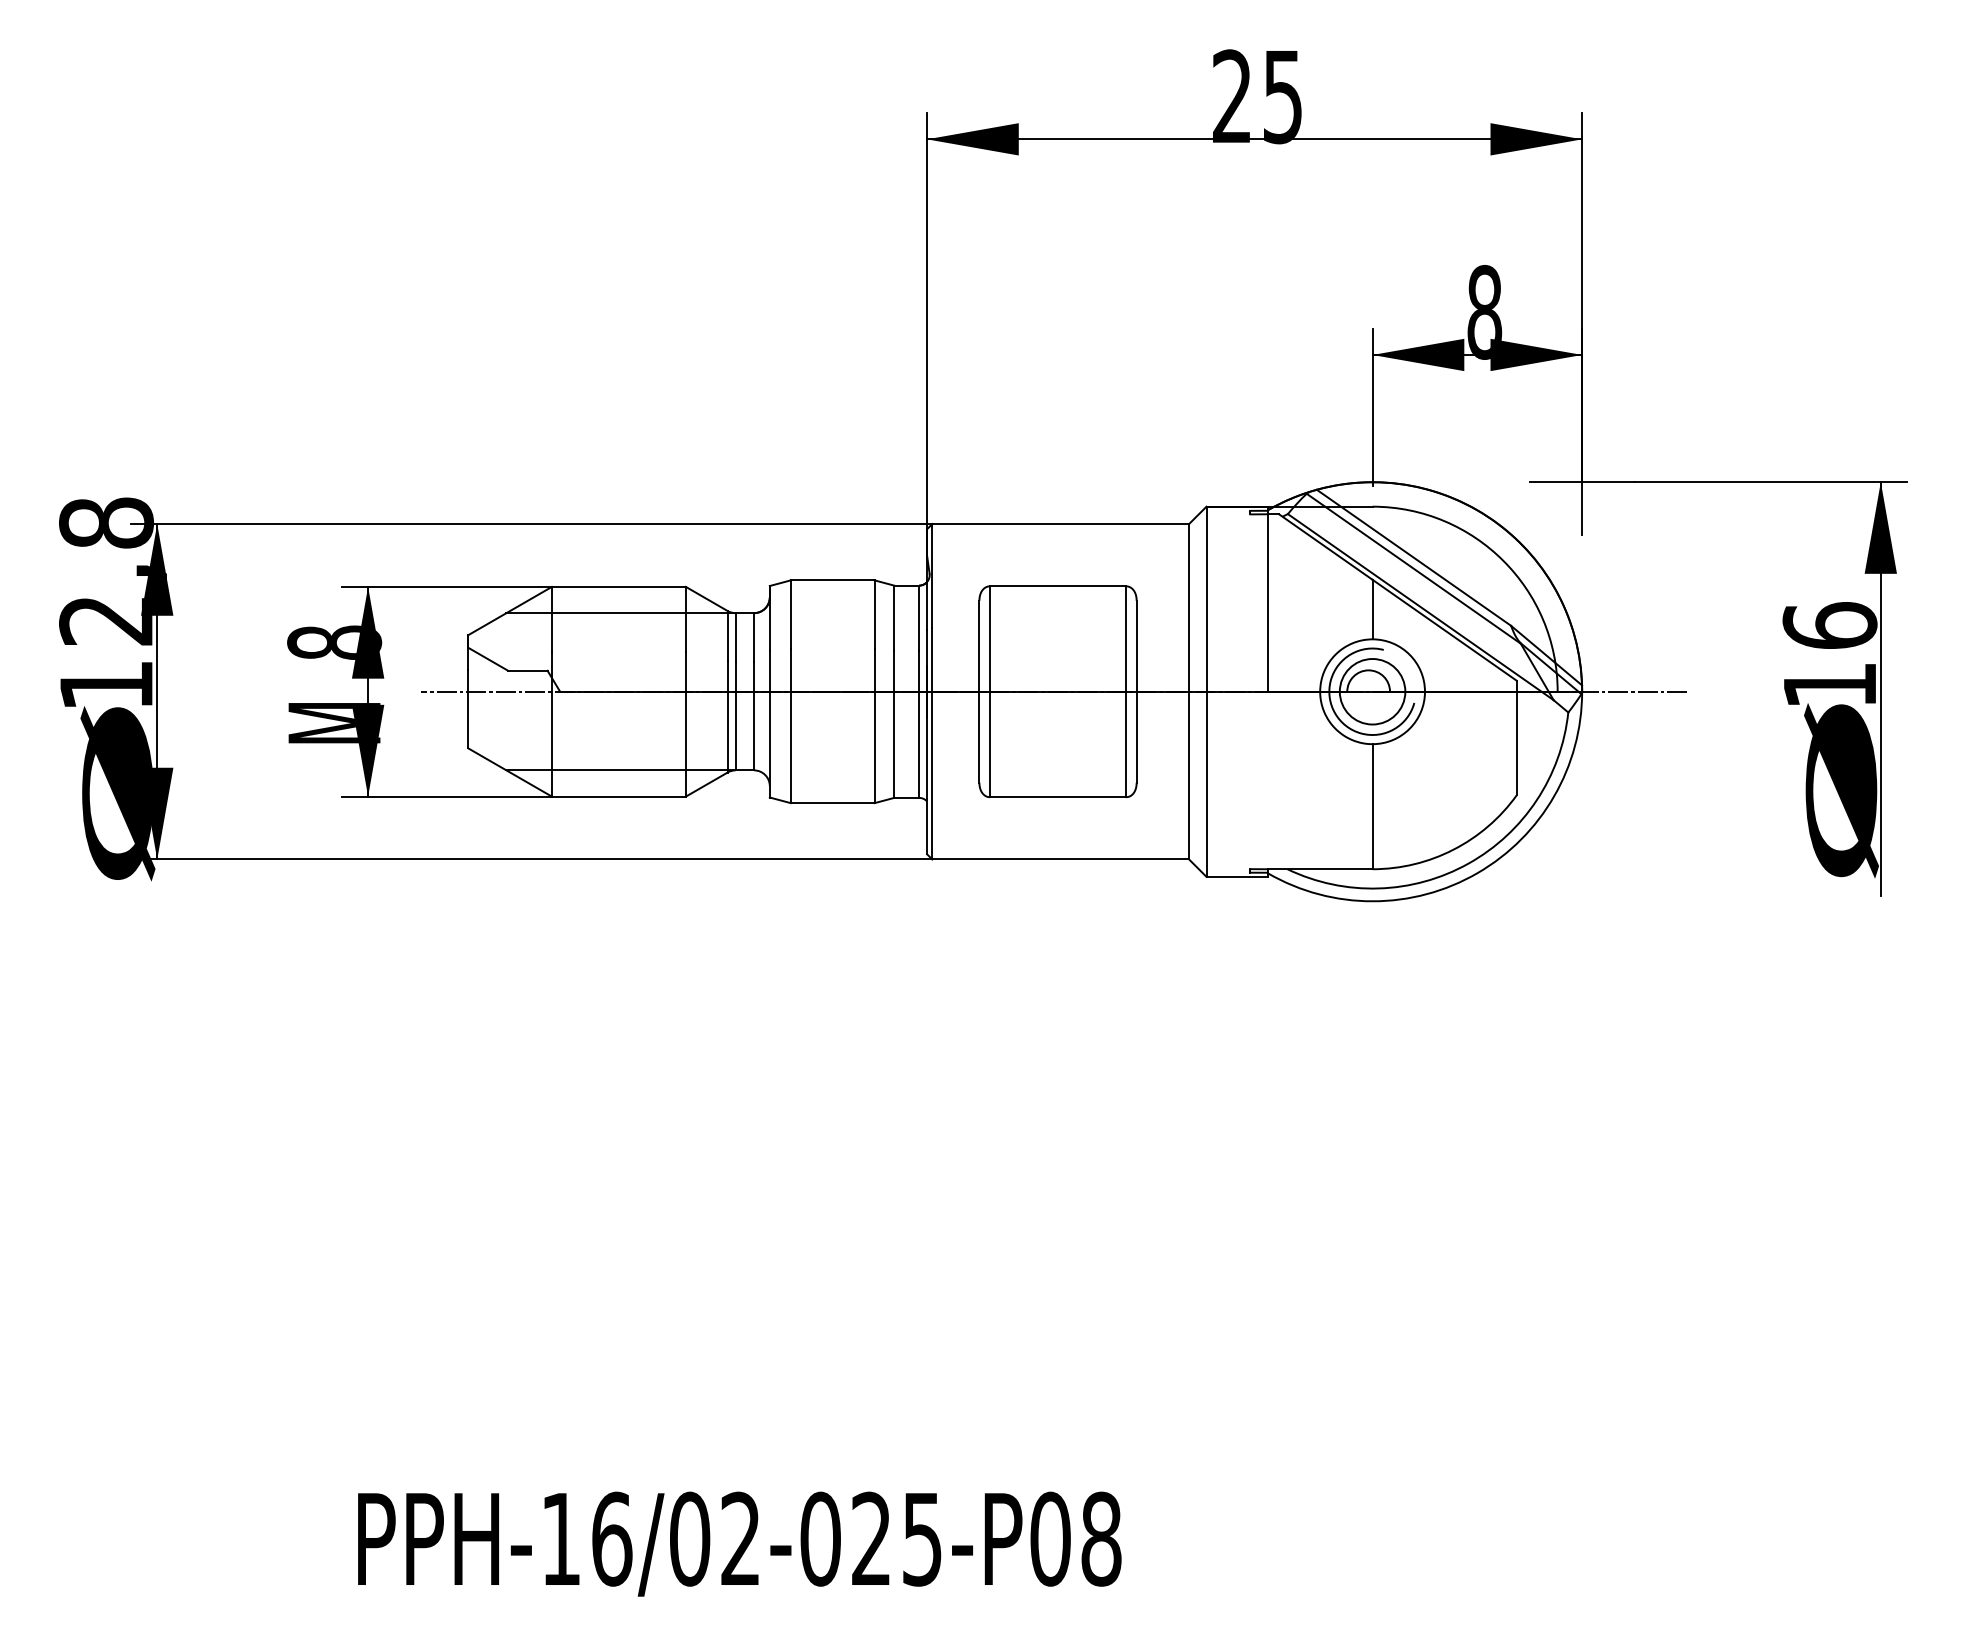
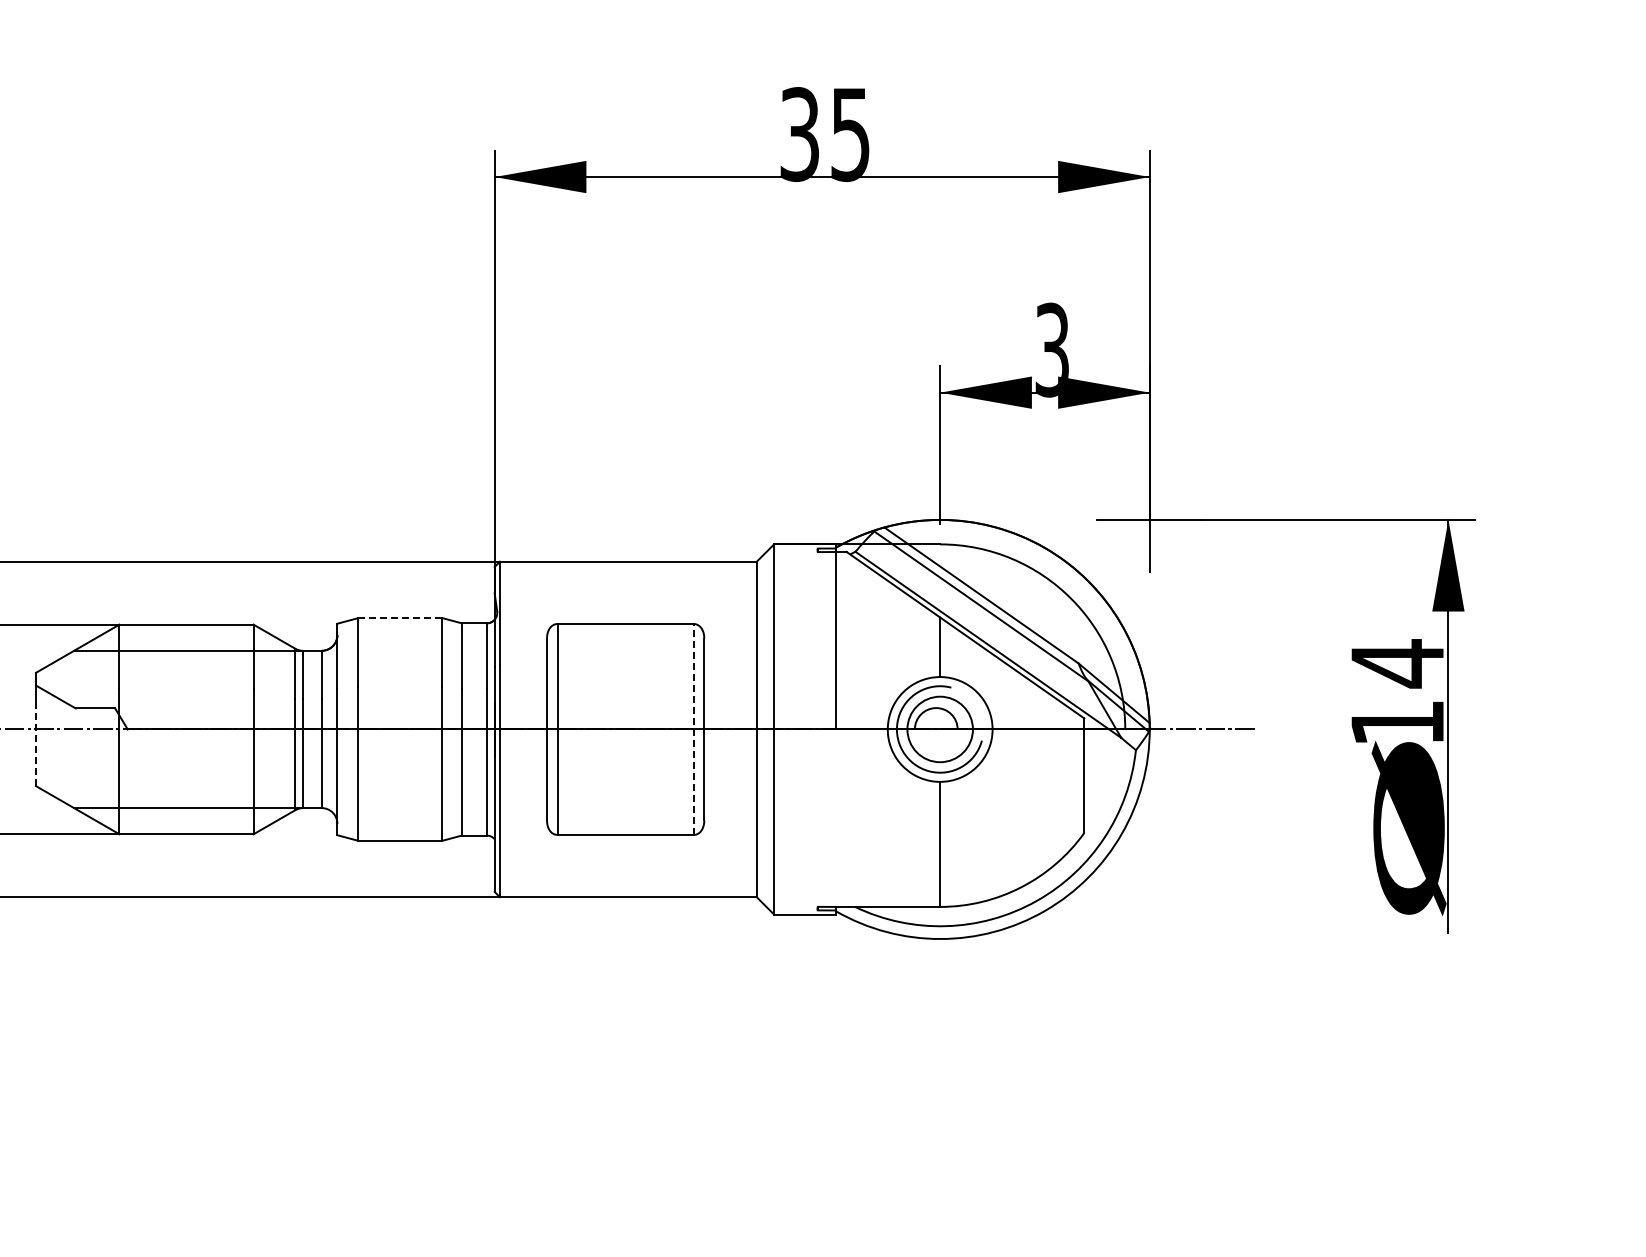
text: (1232, 96) -> (800, 134), 25 -> 35
text: (1484, 312) -> (1052, 350), 8 -> 3
line: (832, 580) -> (400, 618), solid -> dashed
text: (1829, 625) -> (1397, 663), 16 -> 14
line: (1126, 691) -> (694, 729), solid -> dashed
line: (468, 708) -> (36, 746), solid -> dashed

